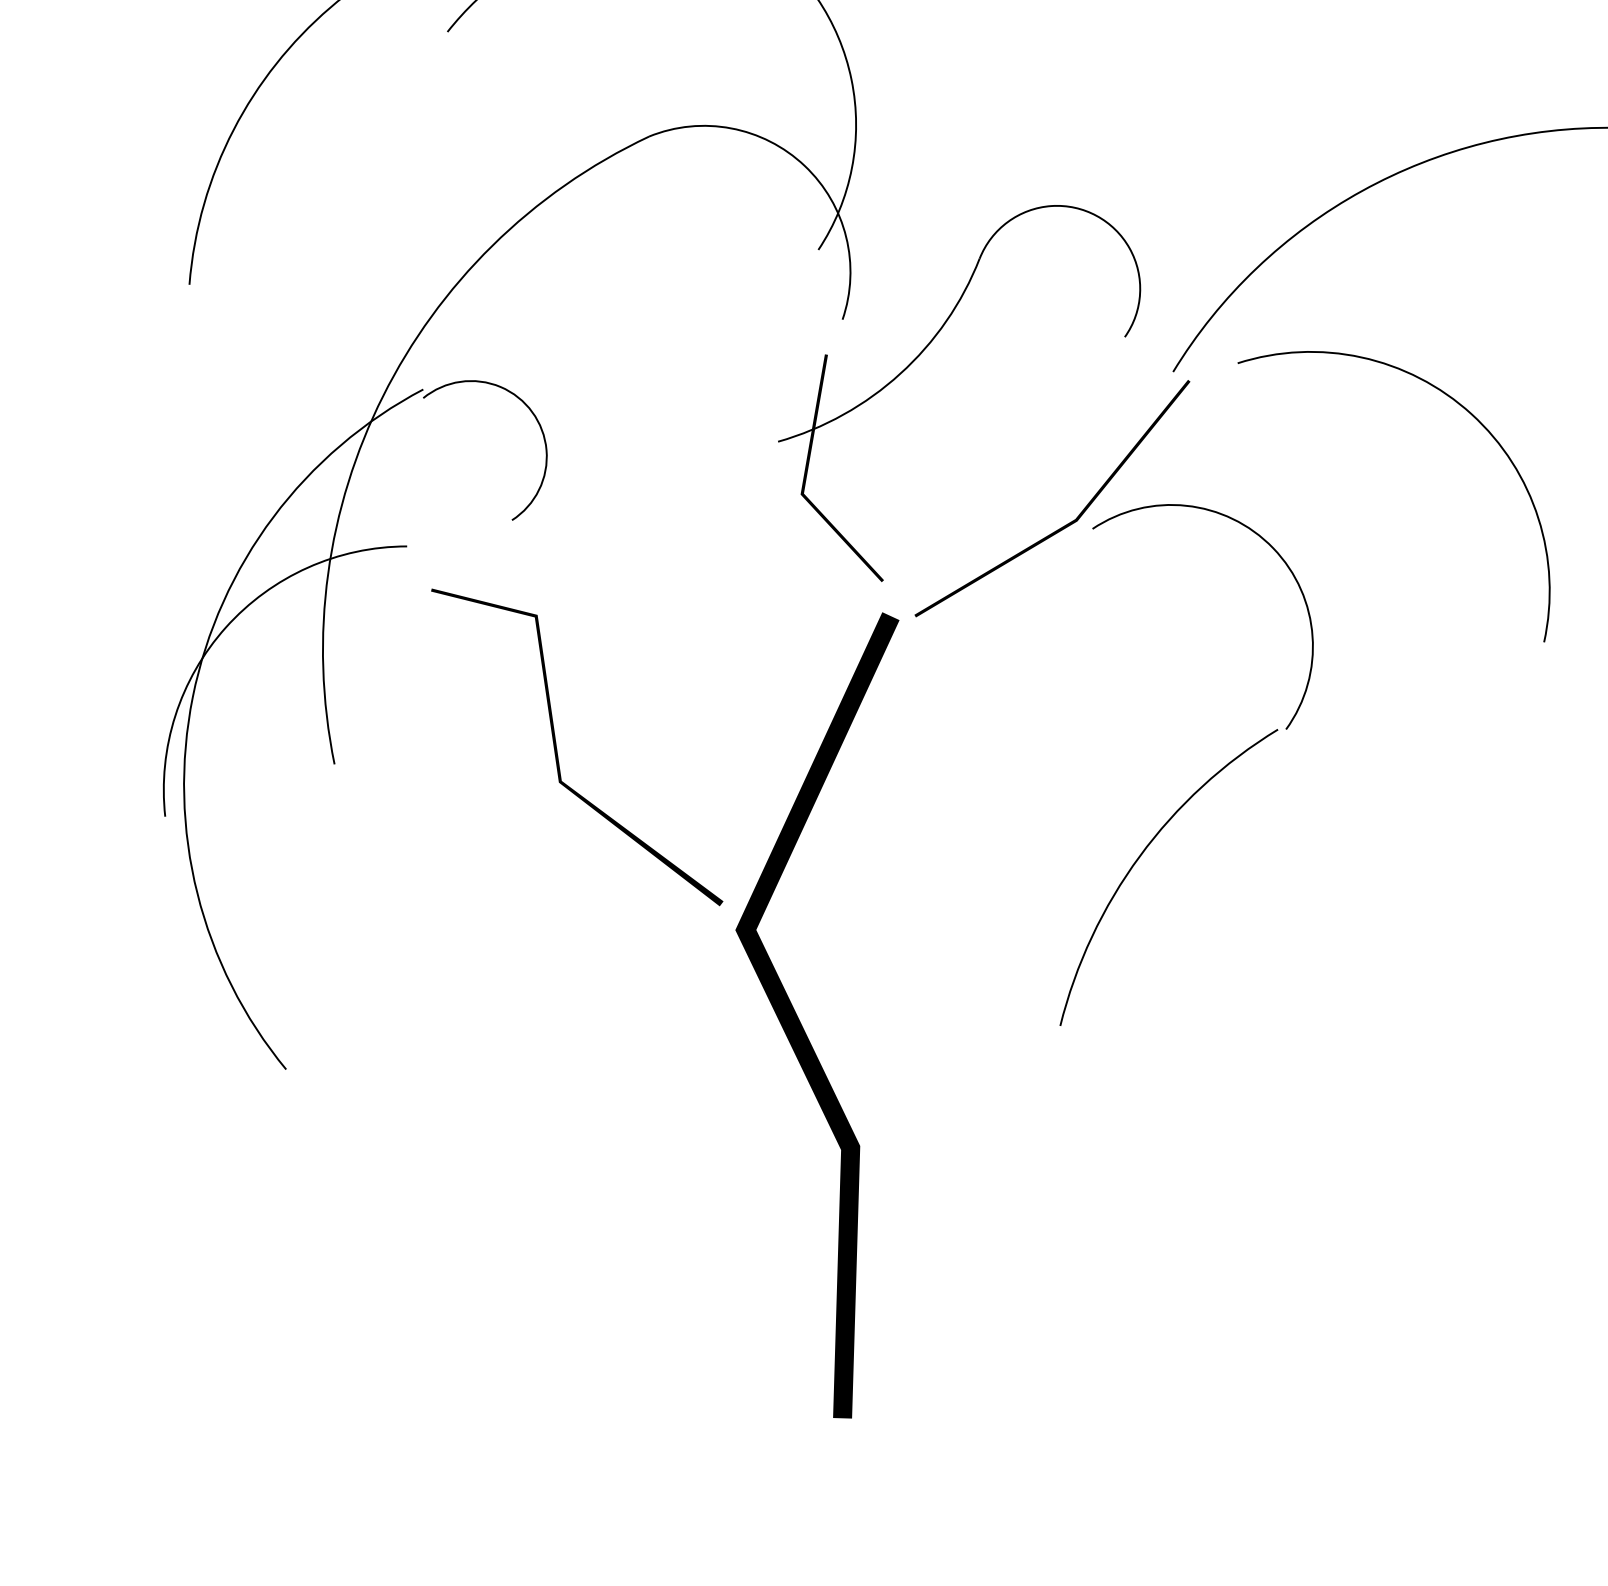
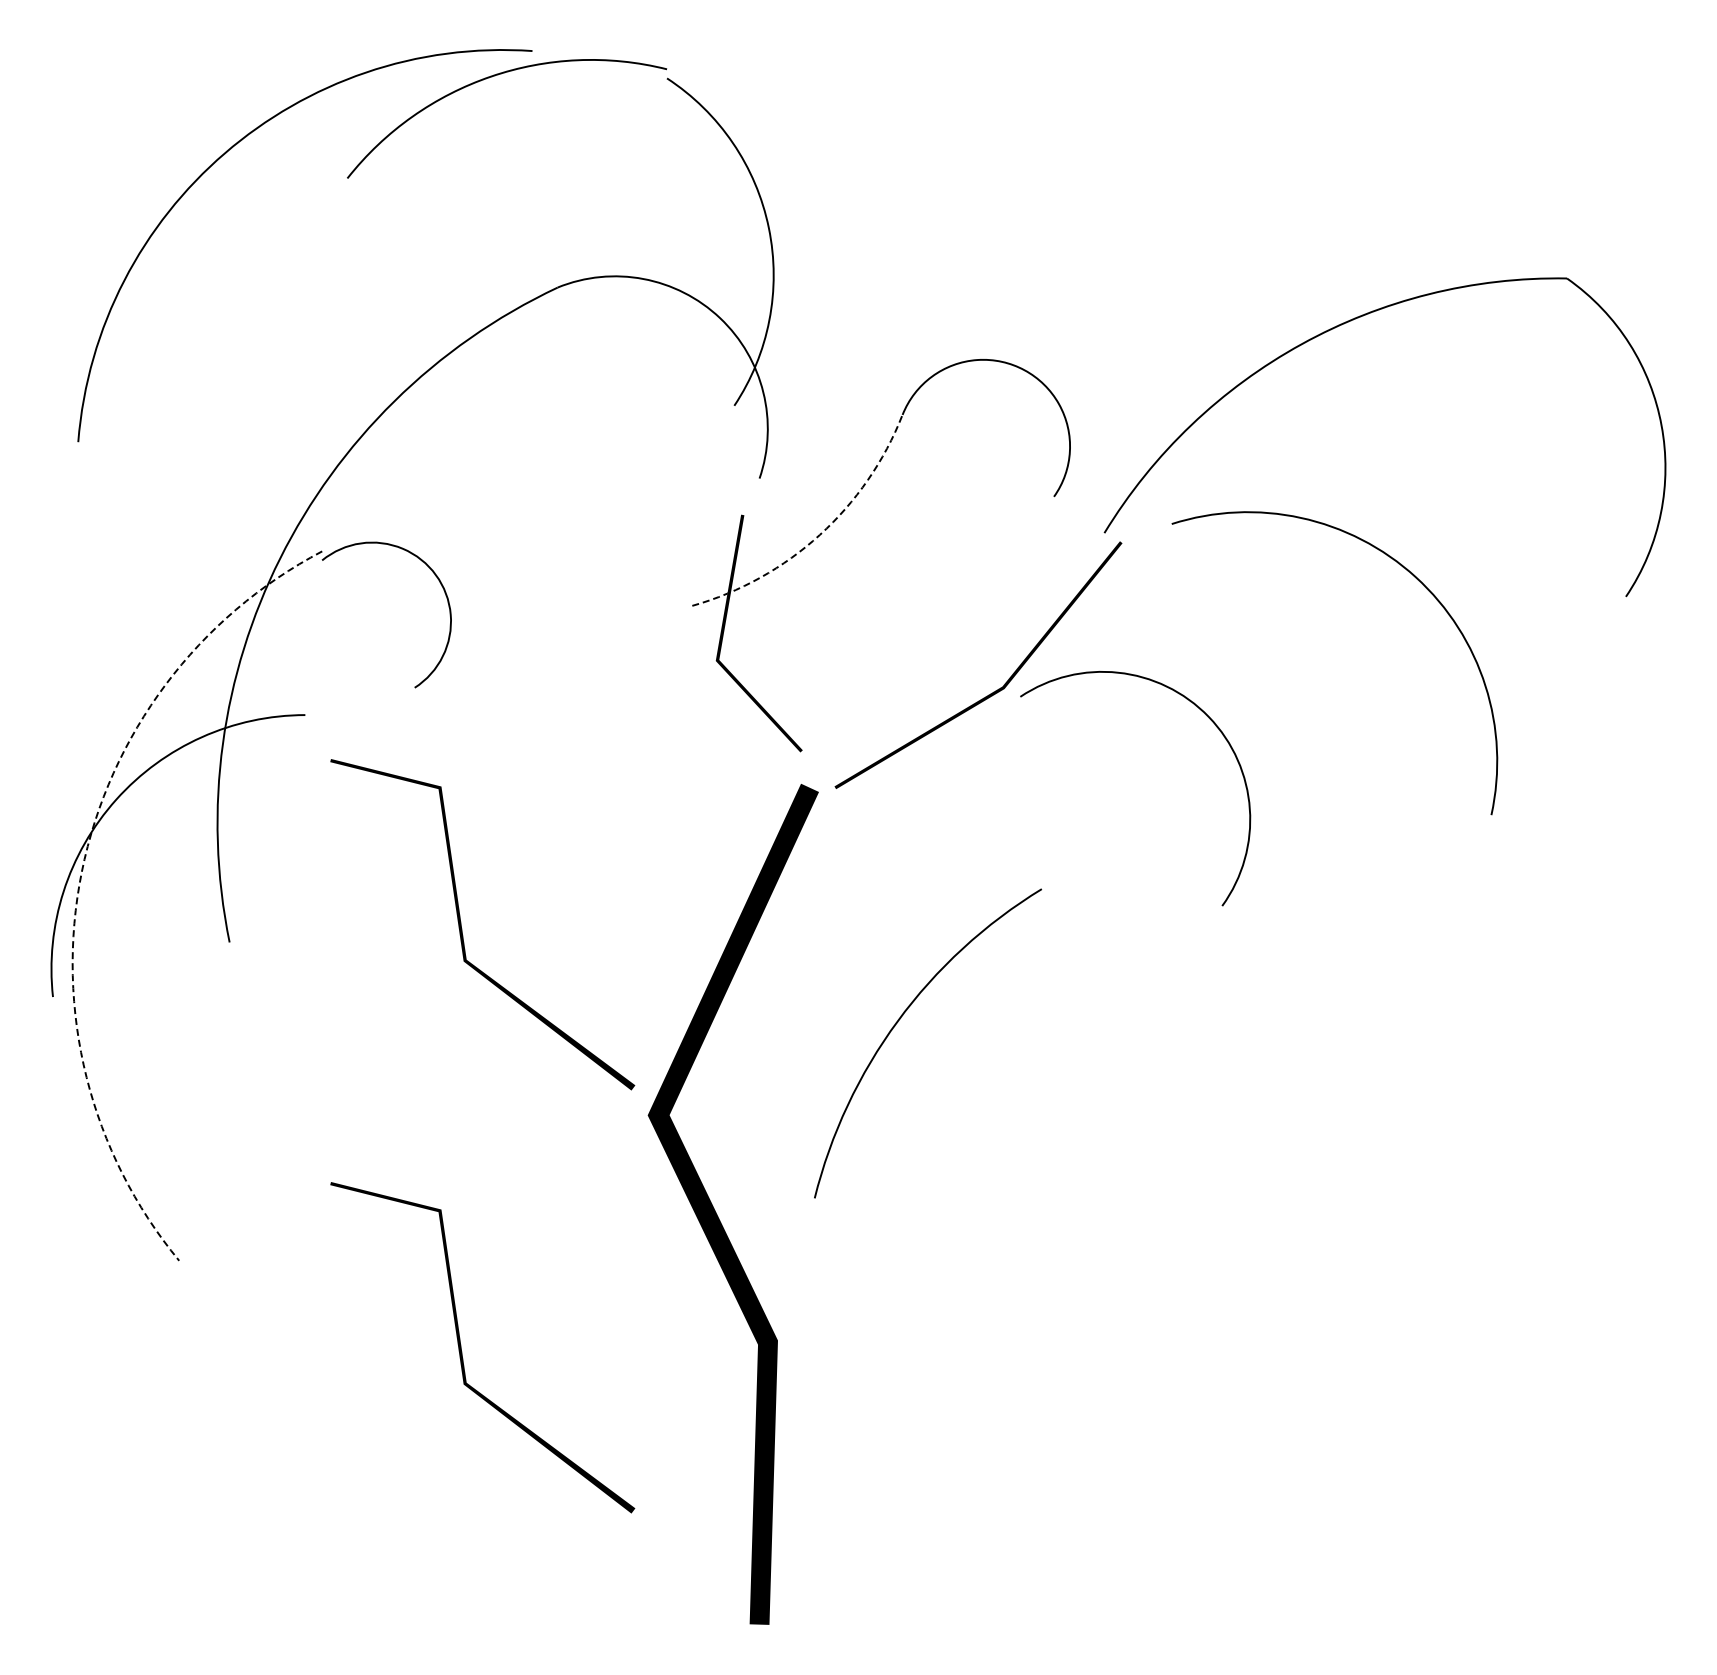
arc: (900, 374) -> (819, 535), solid -> dashed
arc: (192, 697) -> (81, 872), solid -> dashed
arc: (1140, 857) -> (898, 1022), moved
line: (557, 1156) -> (462, 1351), added

